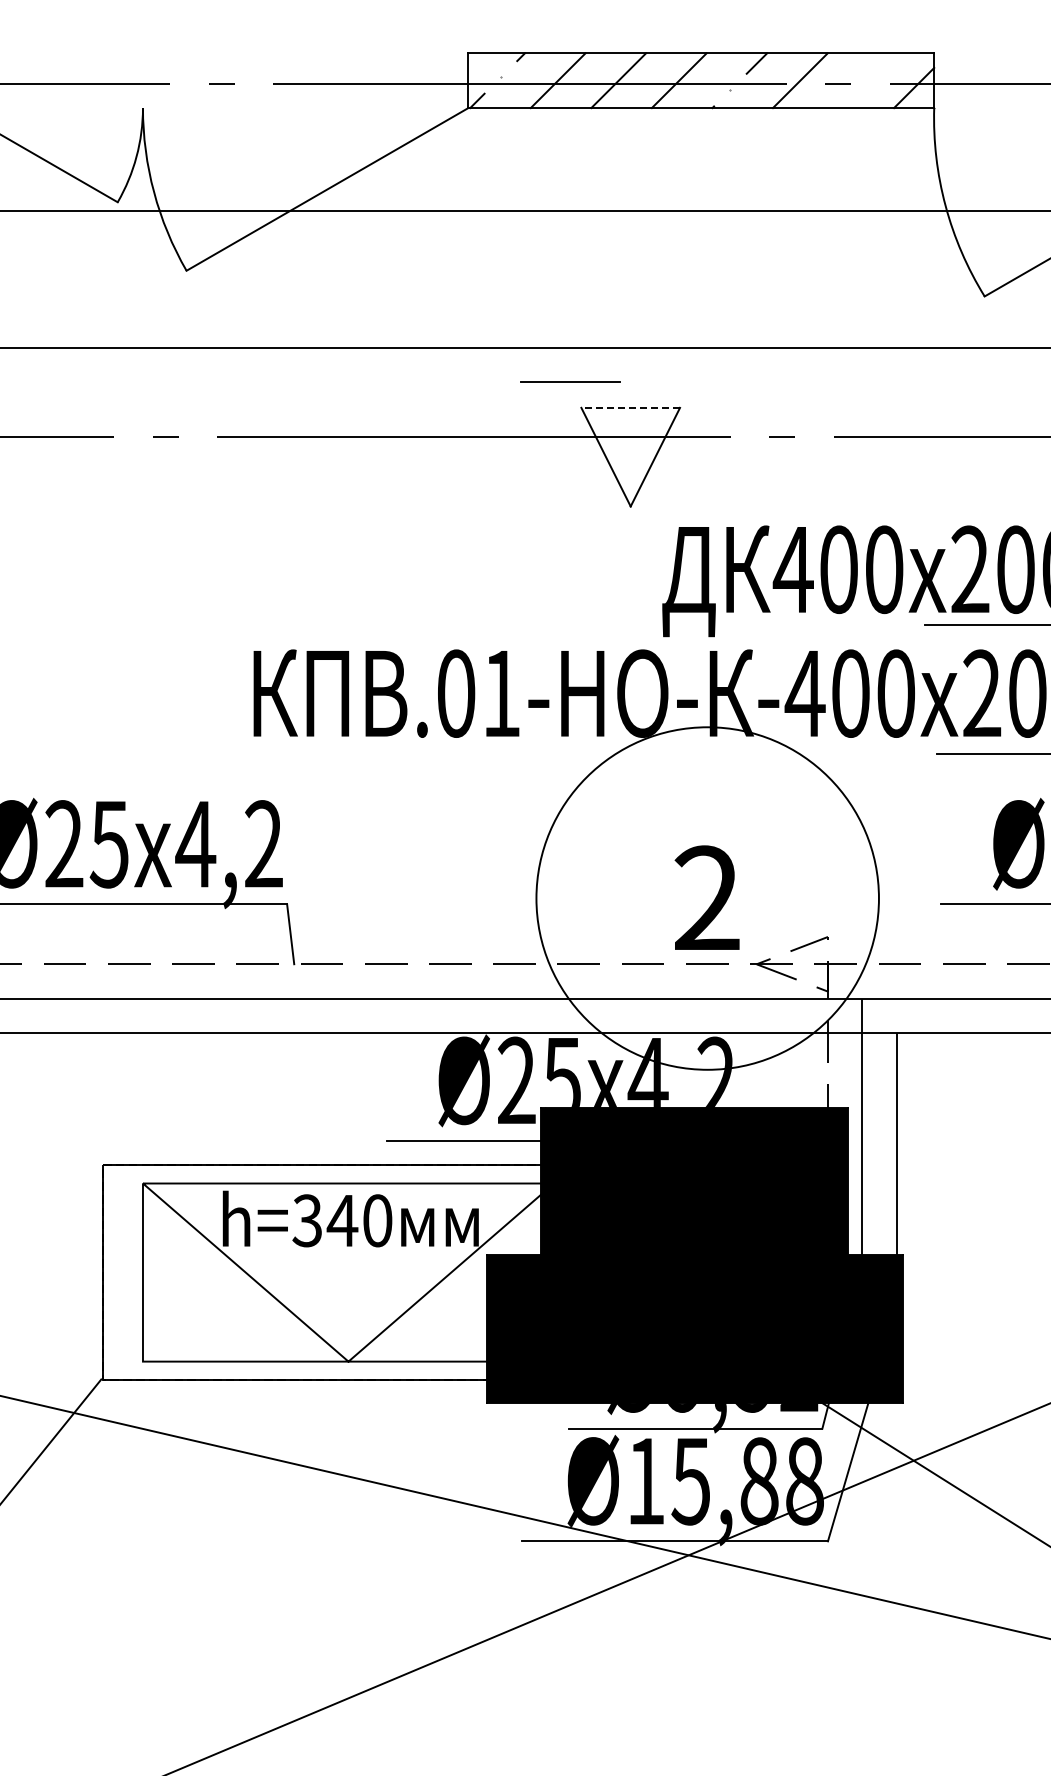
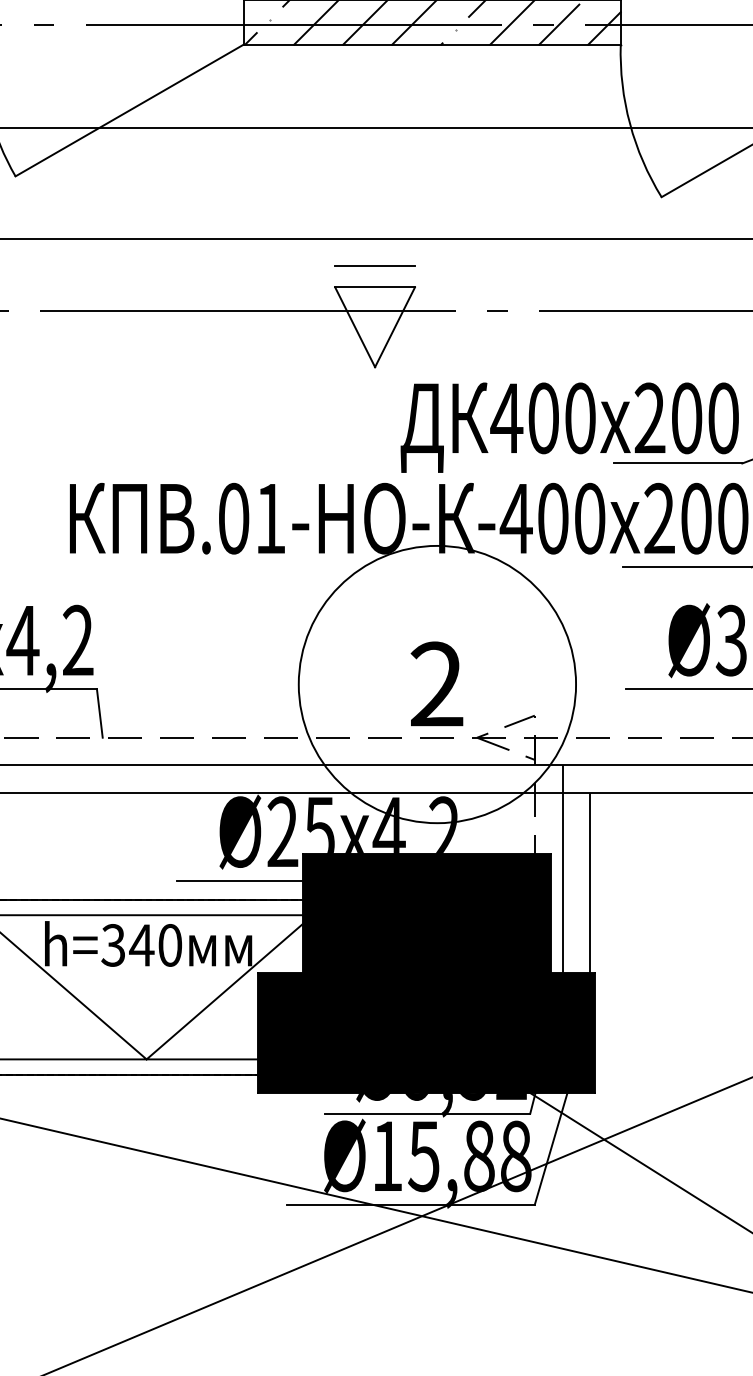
line: (857, 83) -> (558, 24), added
line: (570, 381) -> (374, 265), moved
line: (630, 407) -> (374, 287), dashed -> solid

